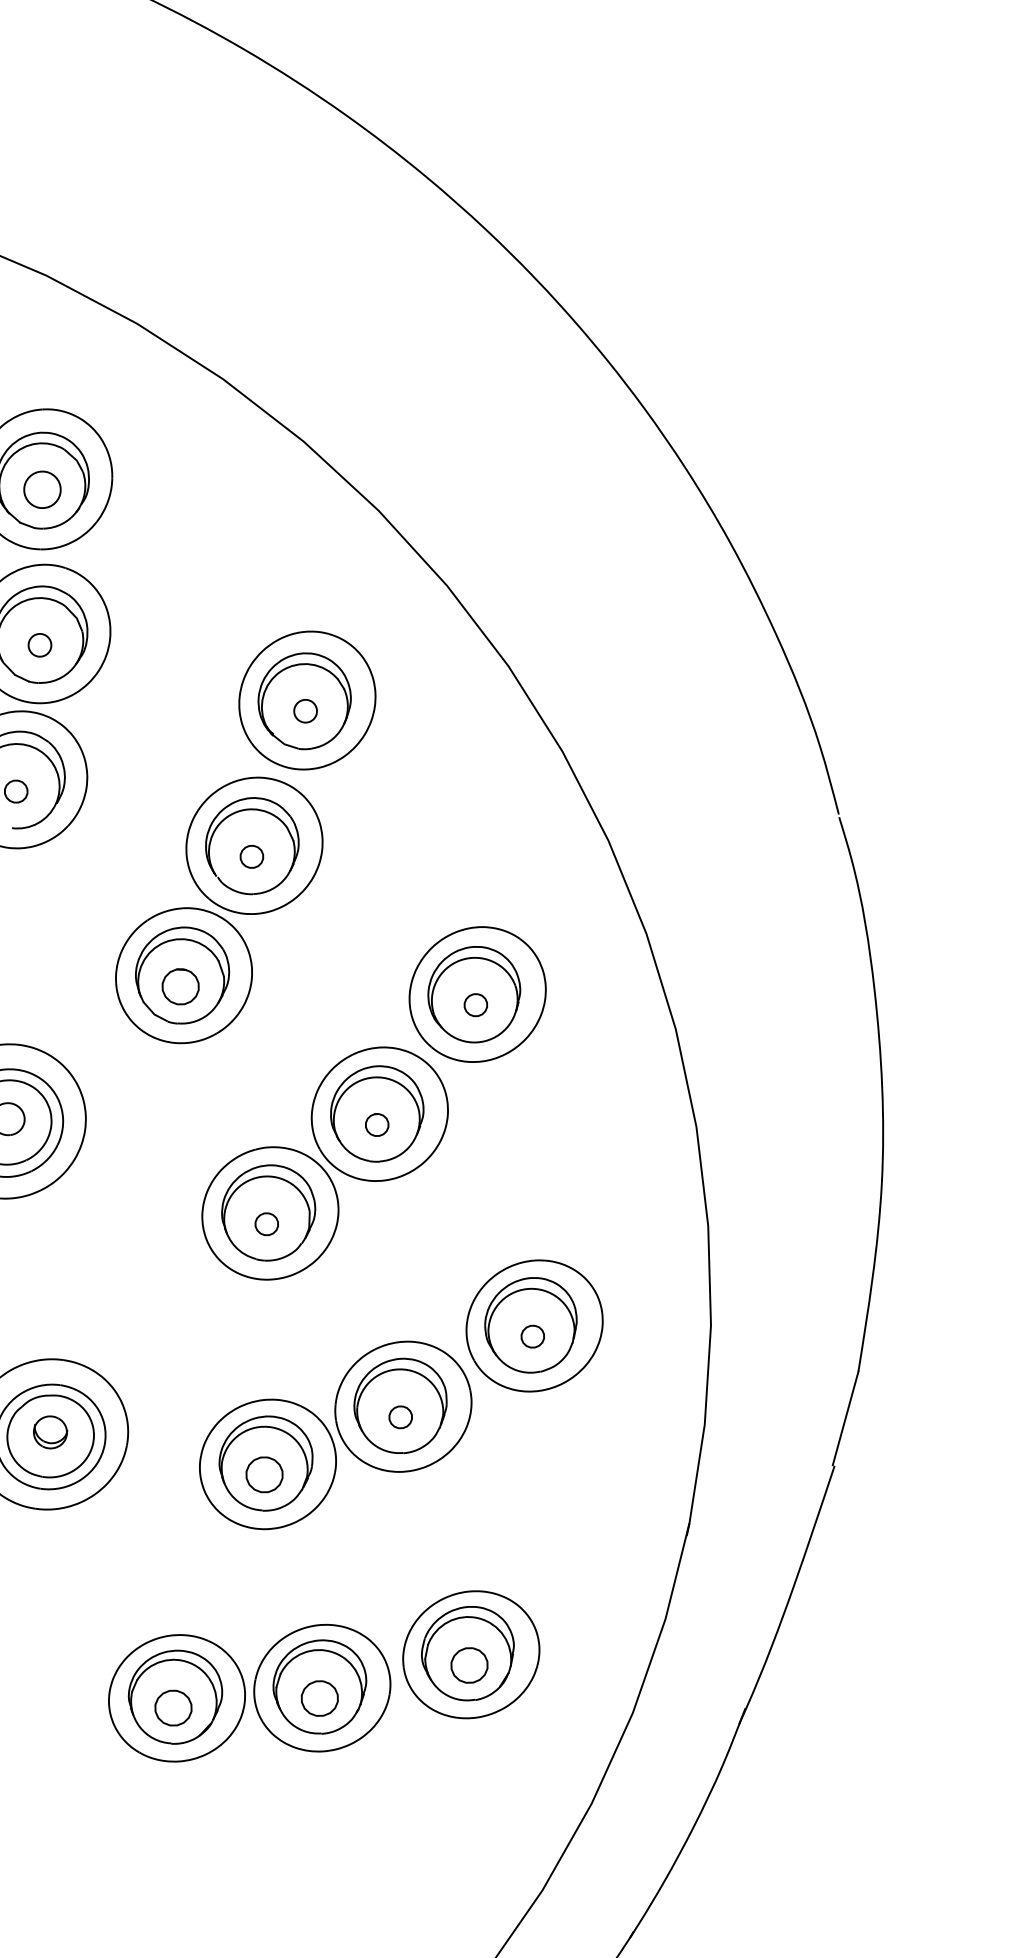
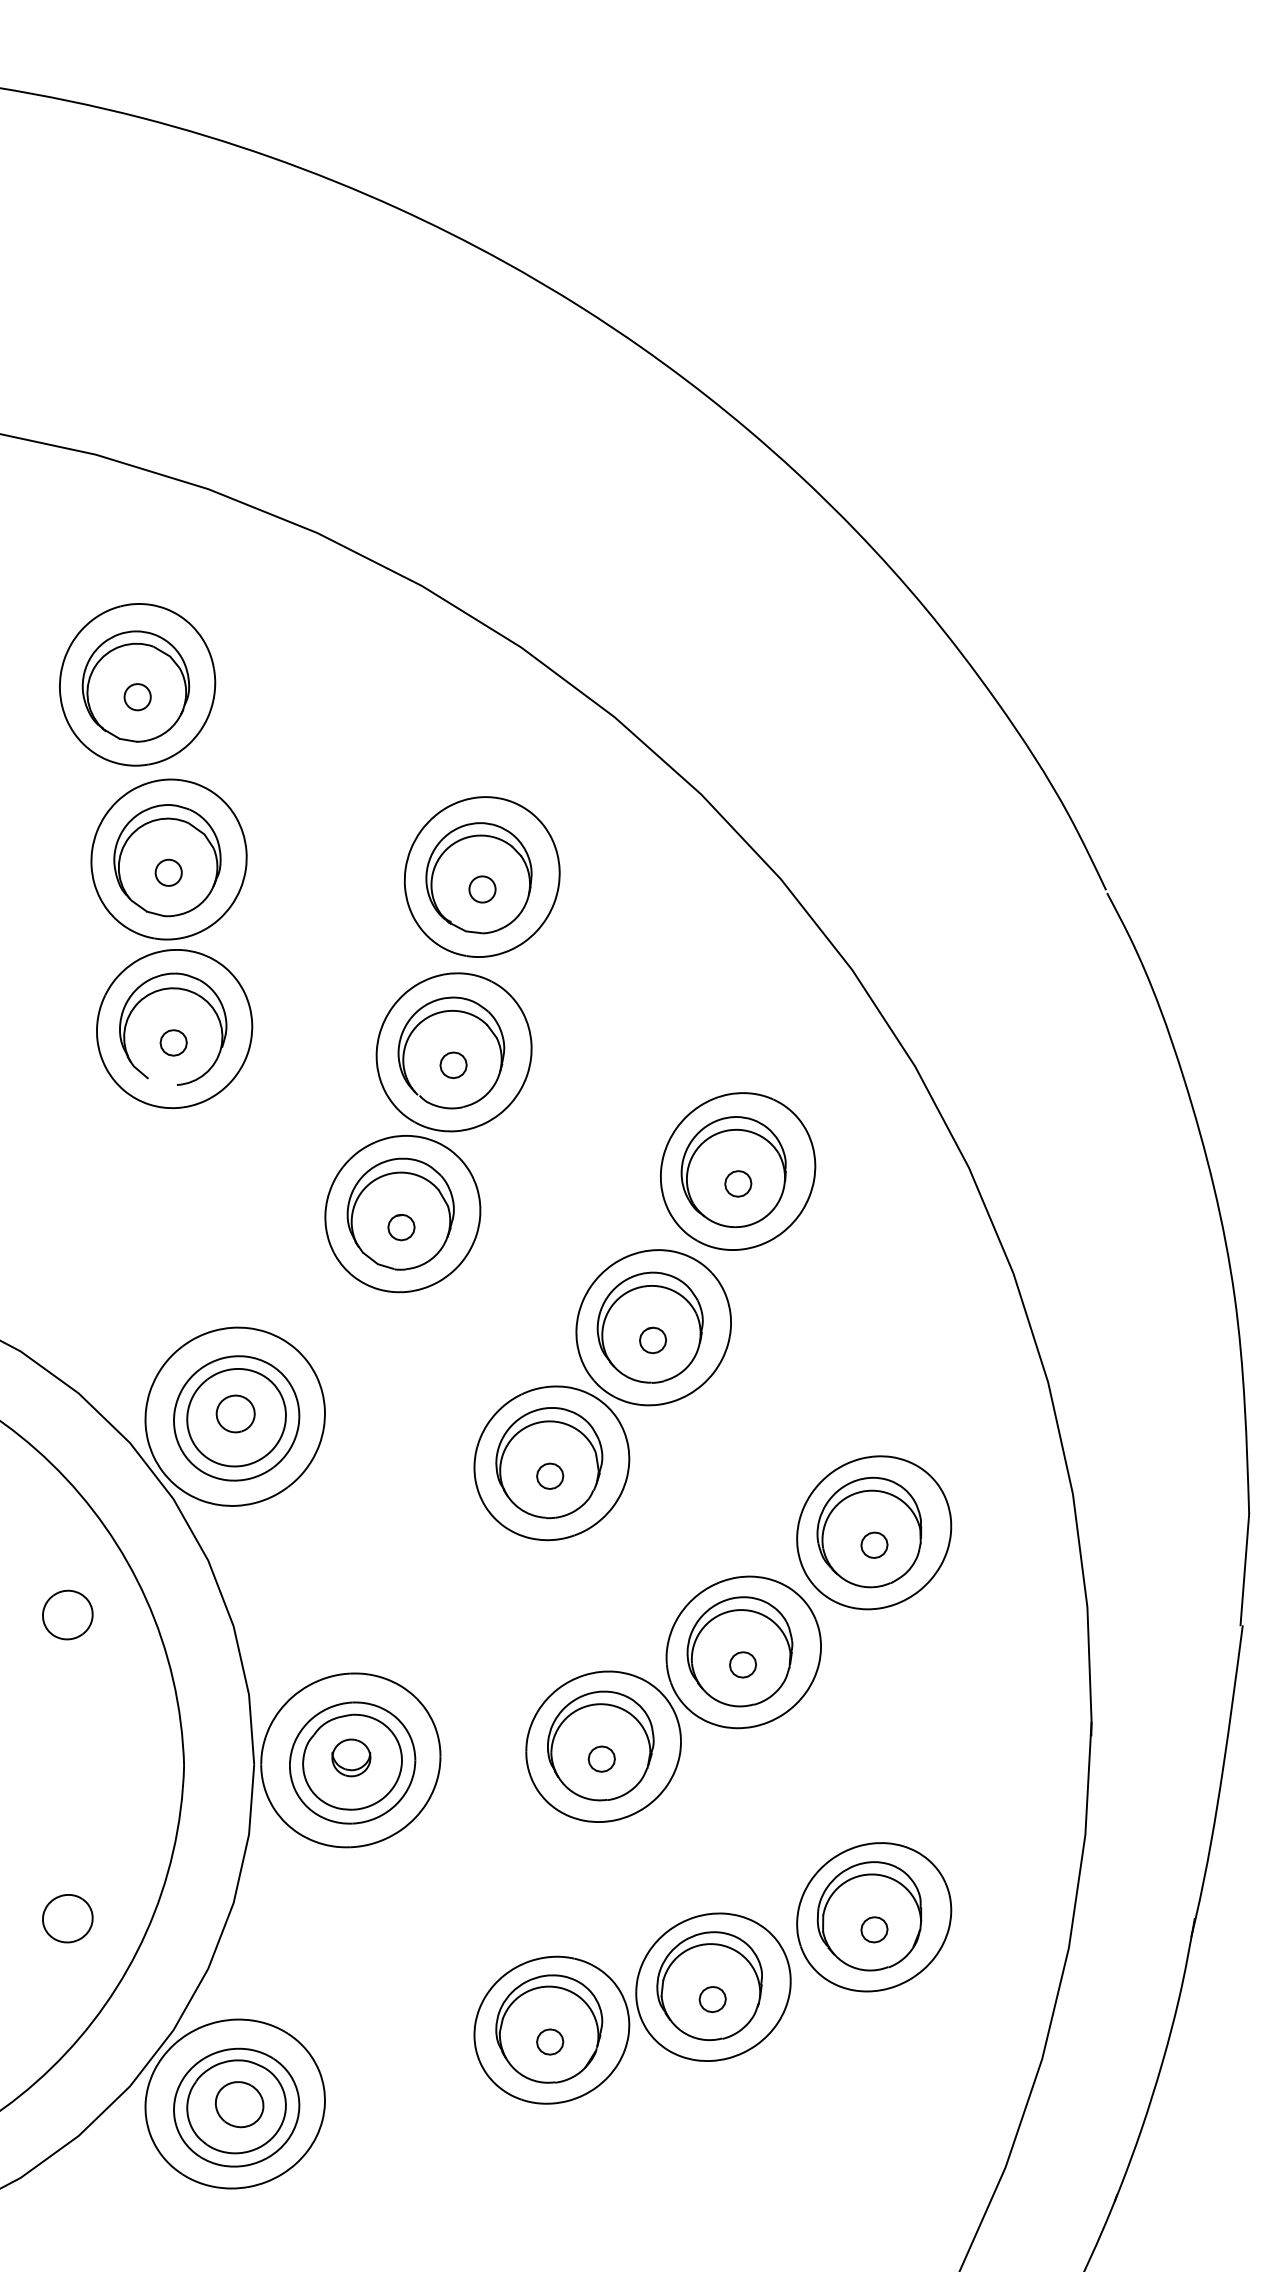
circle: (42, 490) -> (137, 697), size x0.62
part: (180, 986) -> (401, 1227), size x0.62
part: (264, 1474) -> (601, 1758), size x0.62
part: (469, 1665) -> (874, 1929), size x0.62
part: (319, 1698) -> (712, 1999), size x0.62
part: (174, 1707) -> (550, 2041), size x0.62

